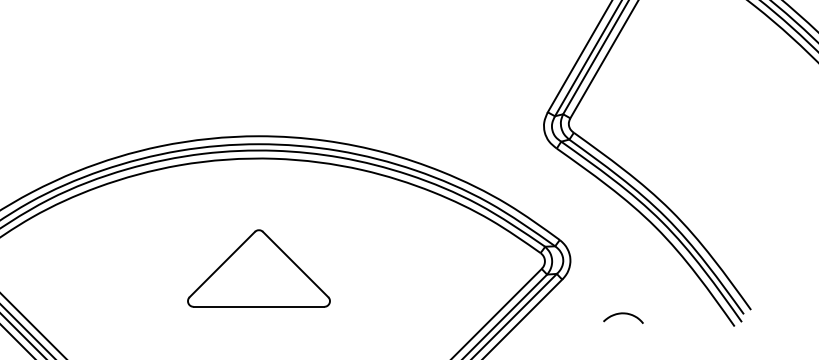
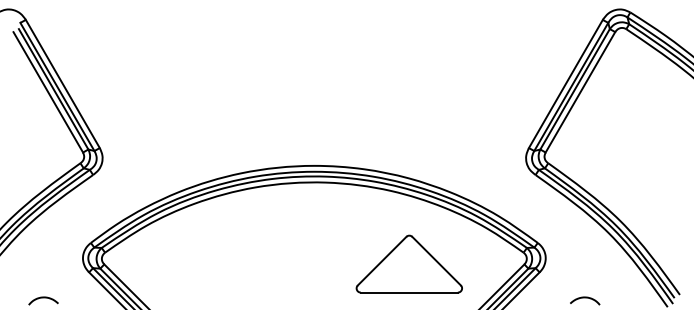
part: (257, 267) -> (408, 263), moved

